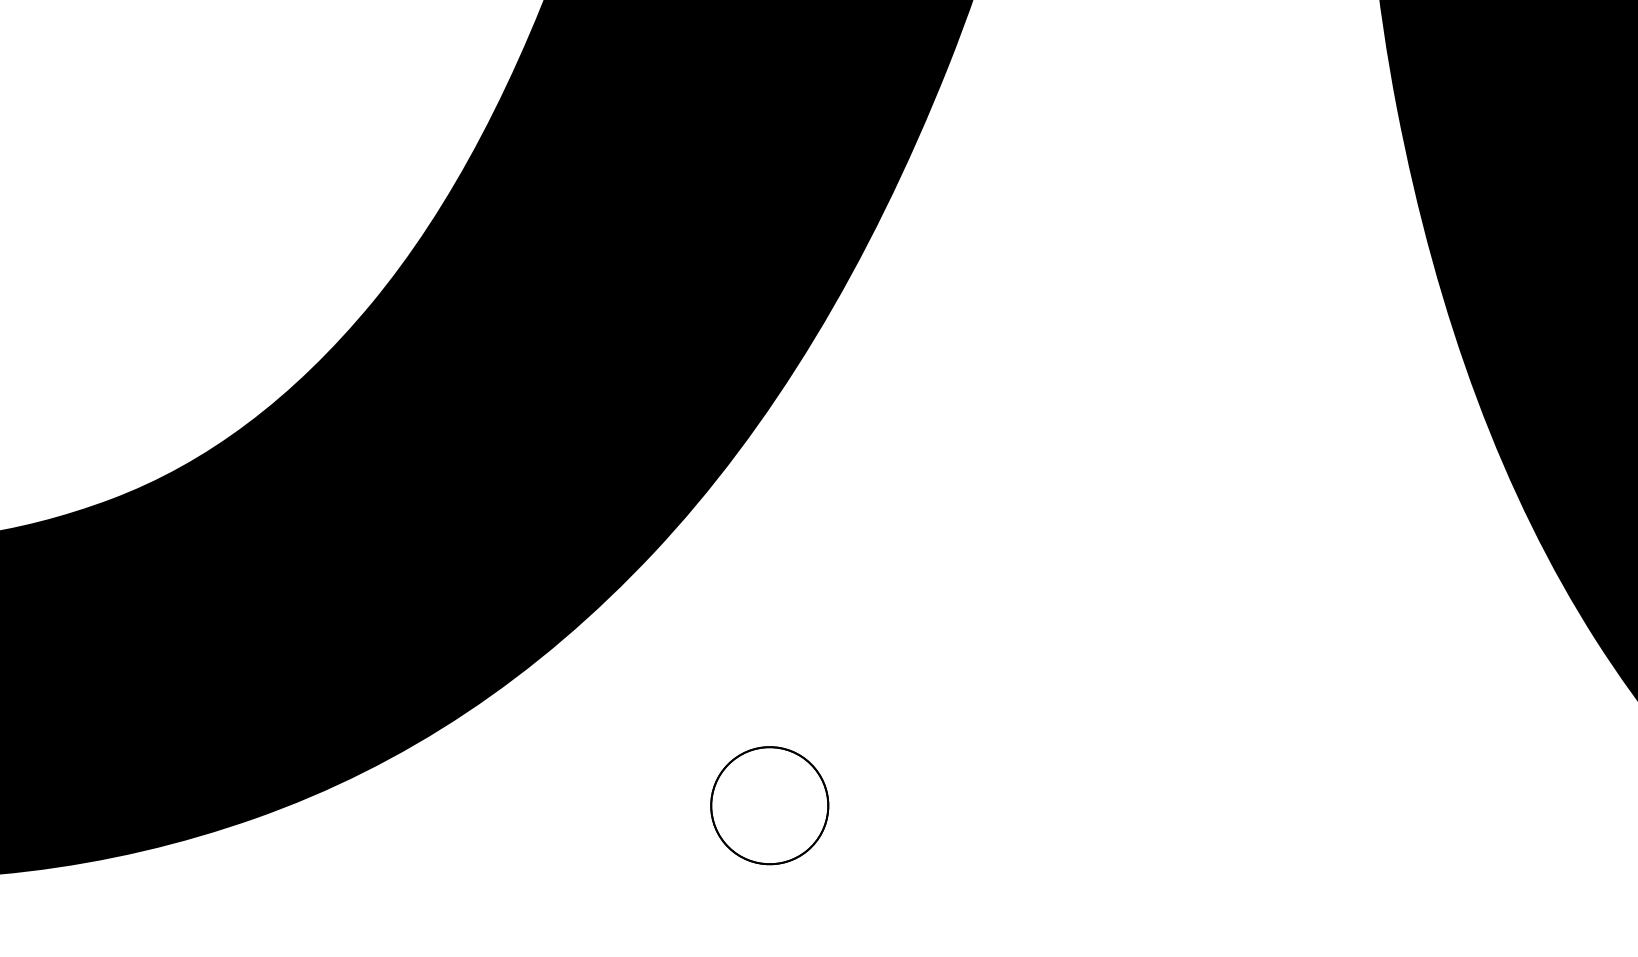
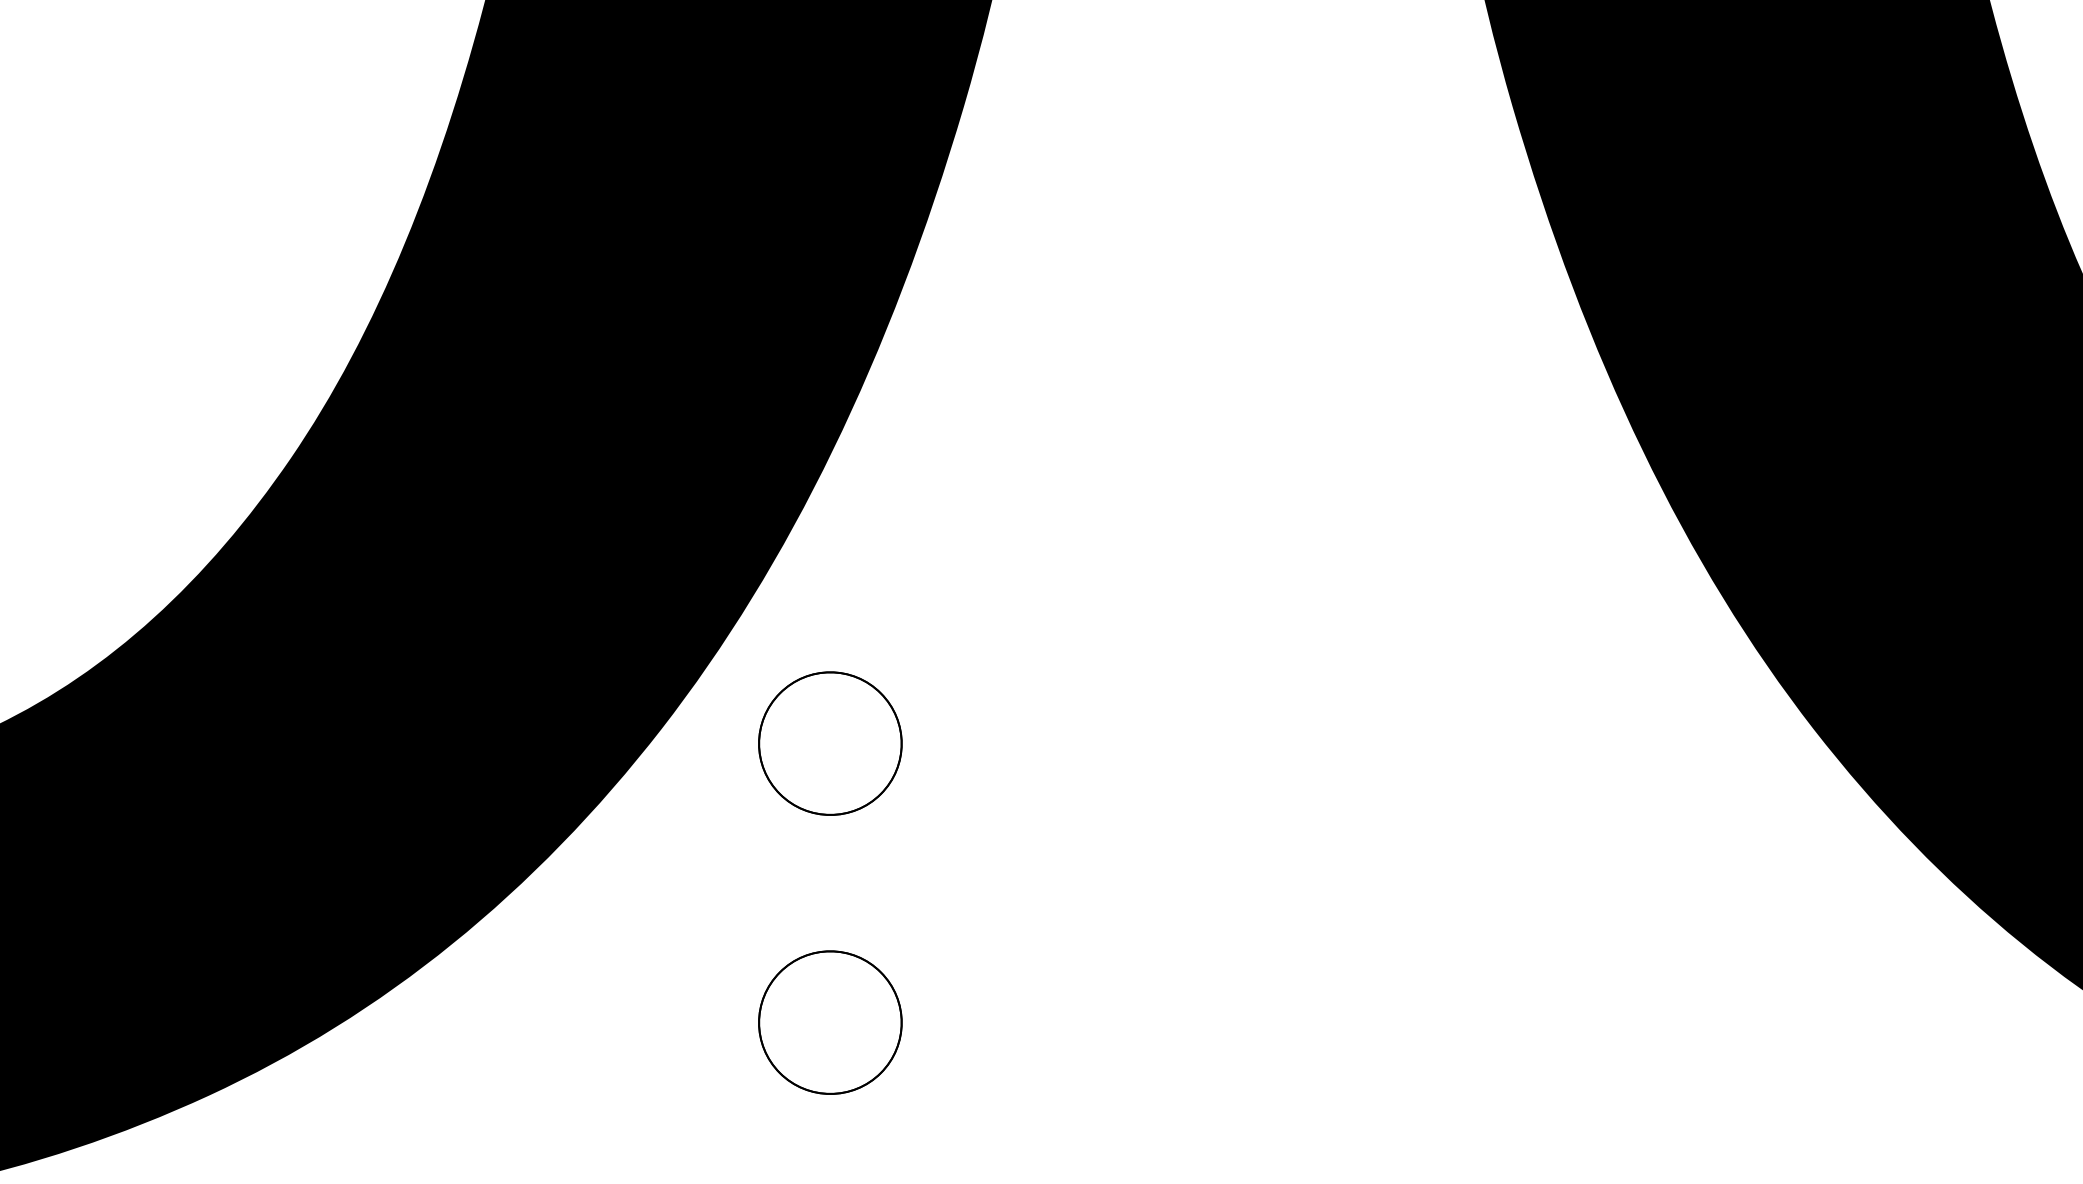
part: (791, 577) -> (830, 743), added

